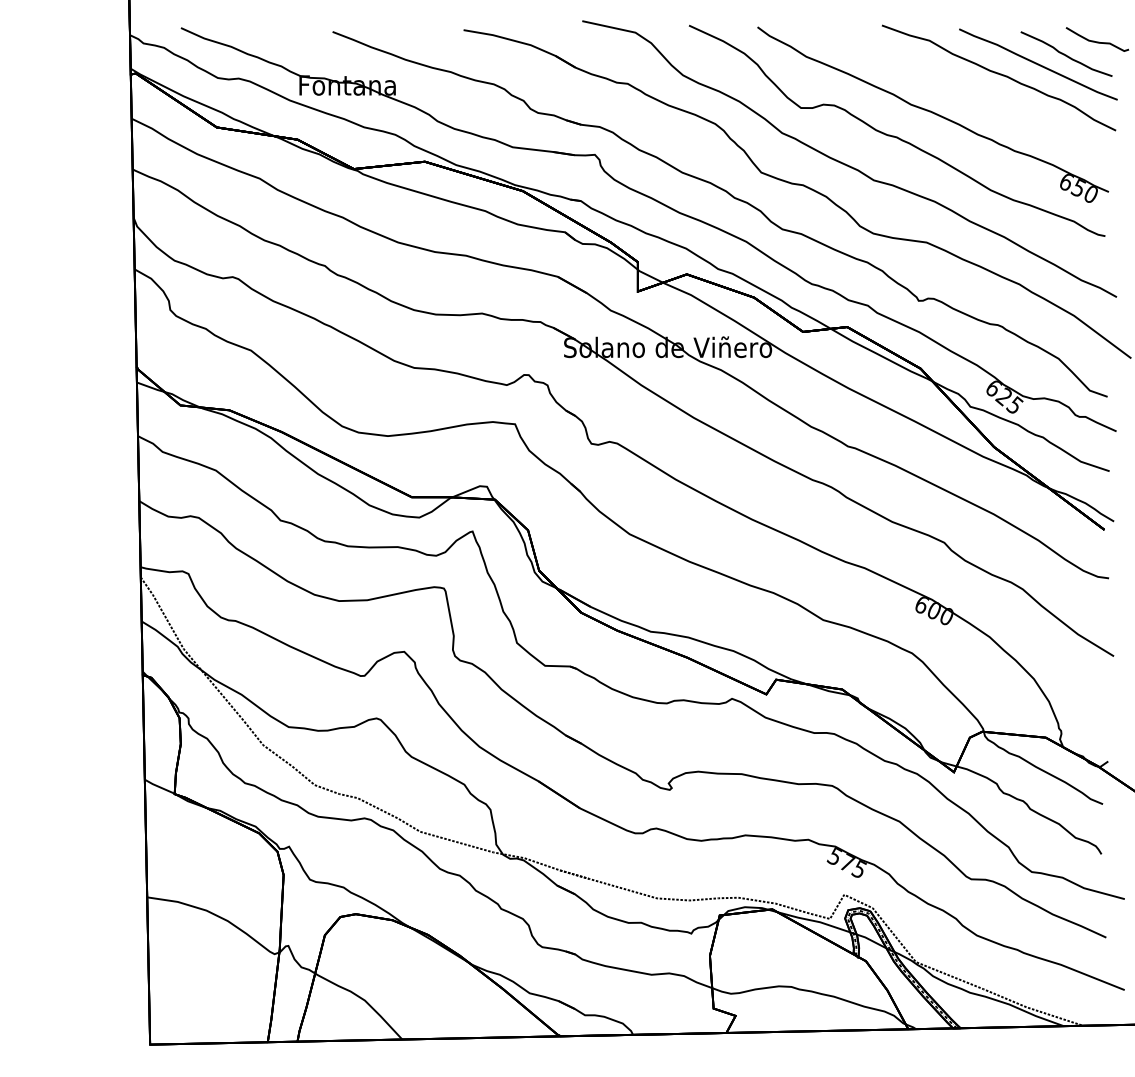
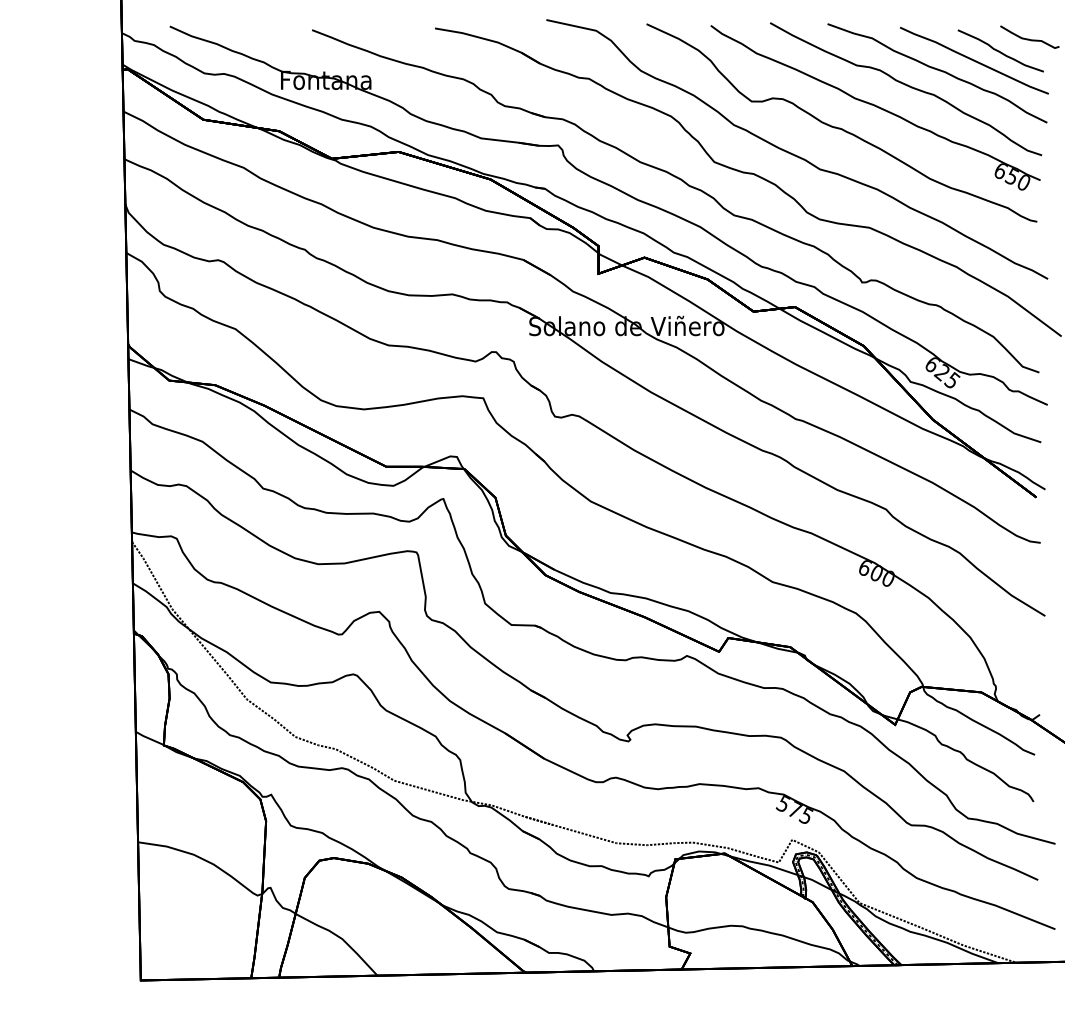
curve: (967, 92) -> (907, 86), added

